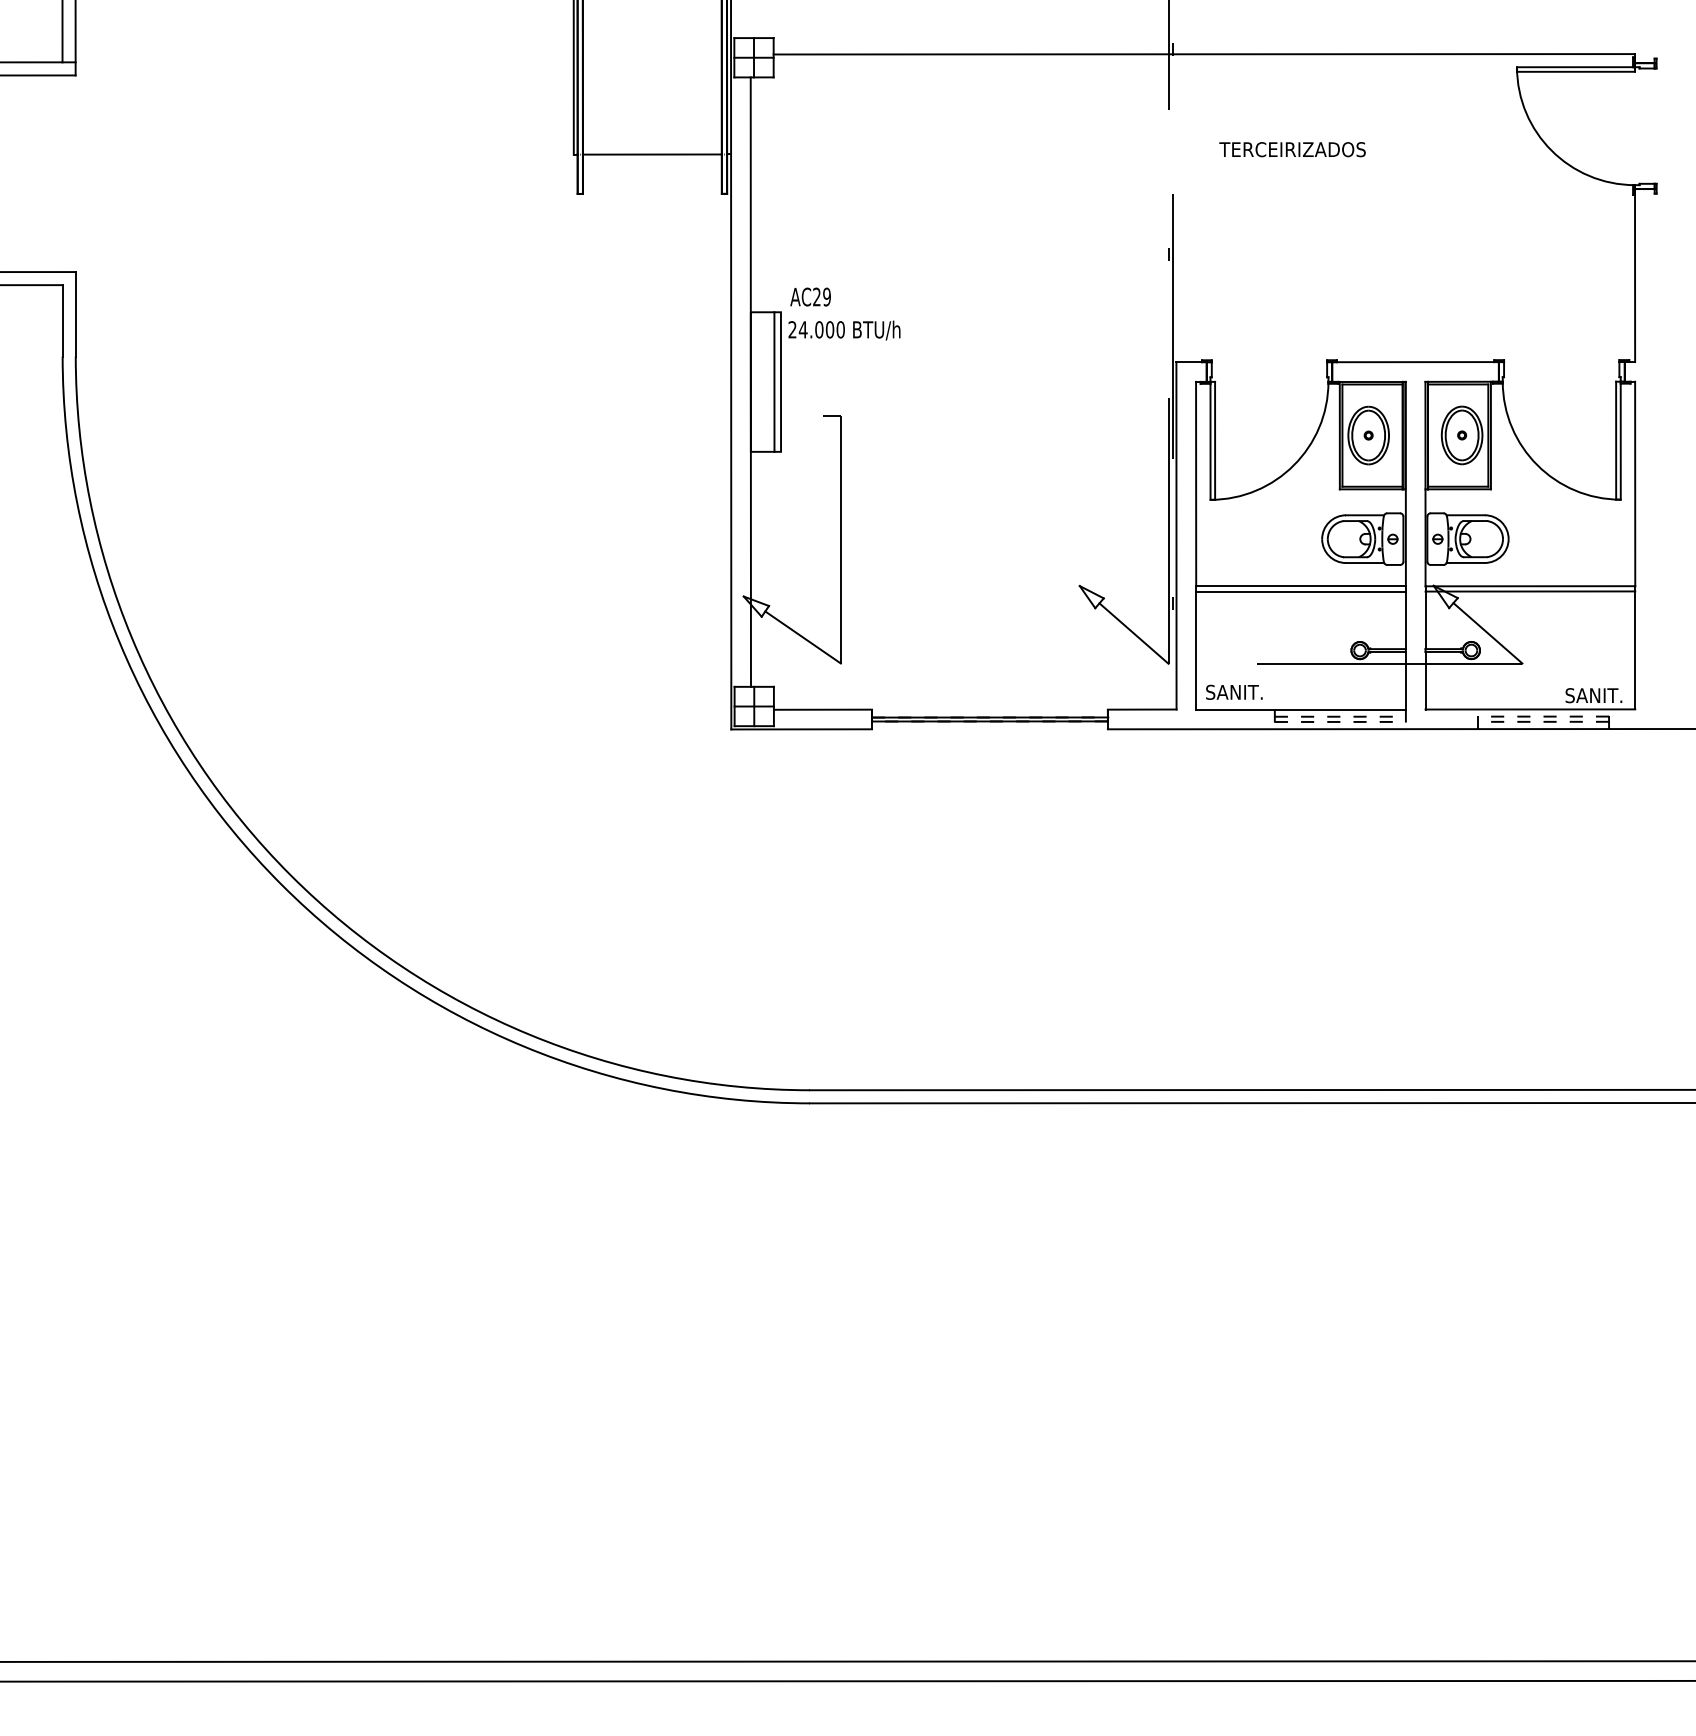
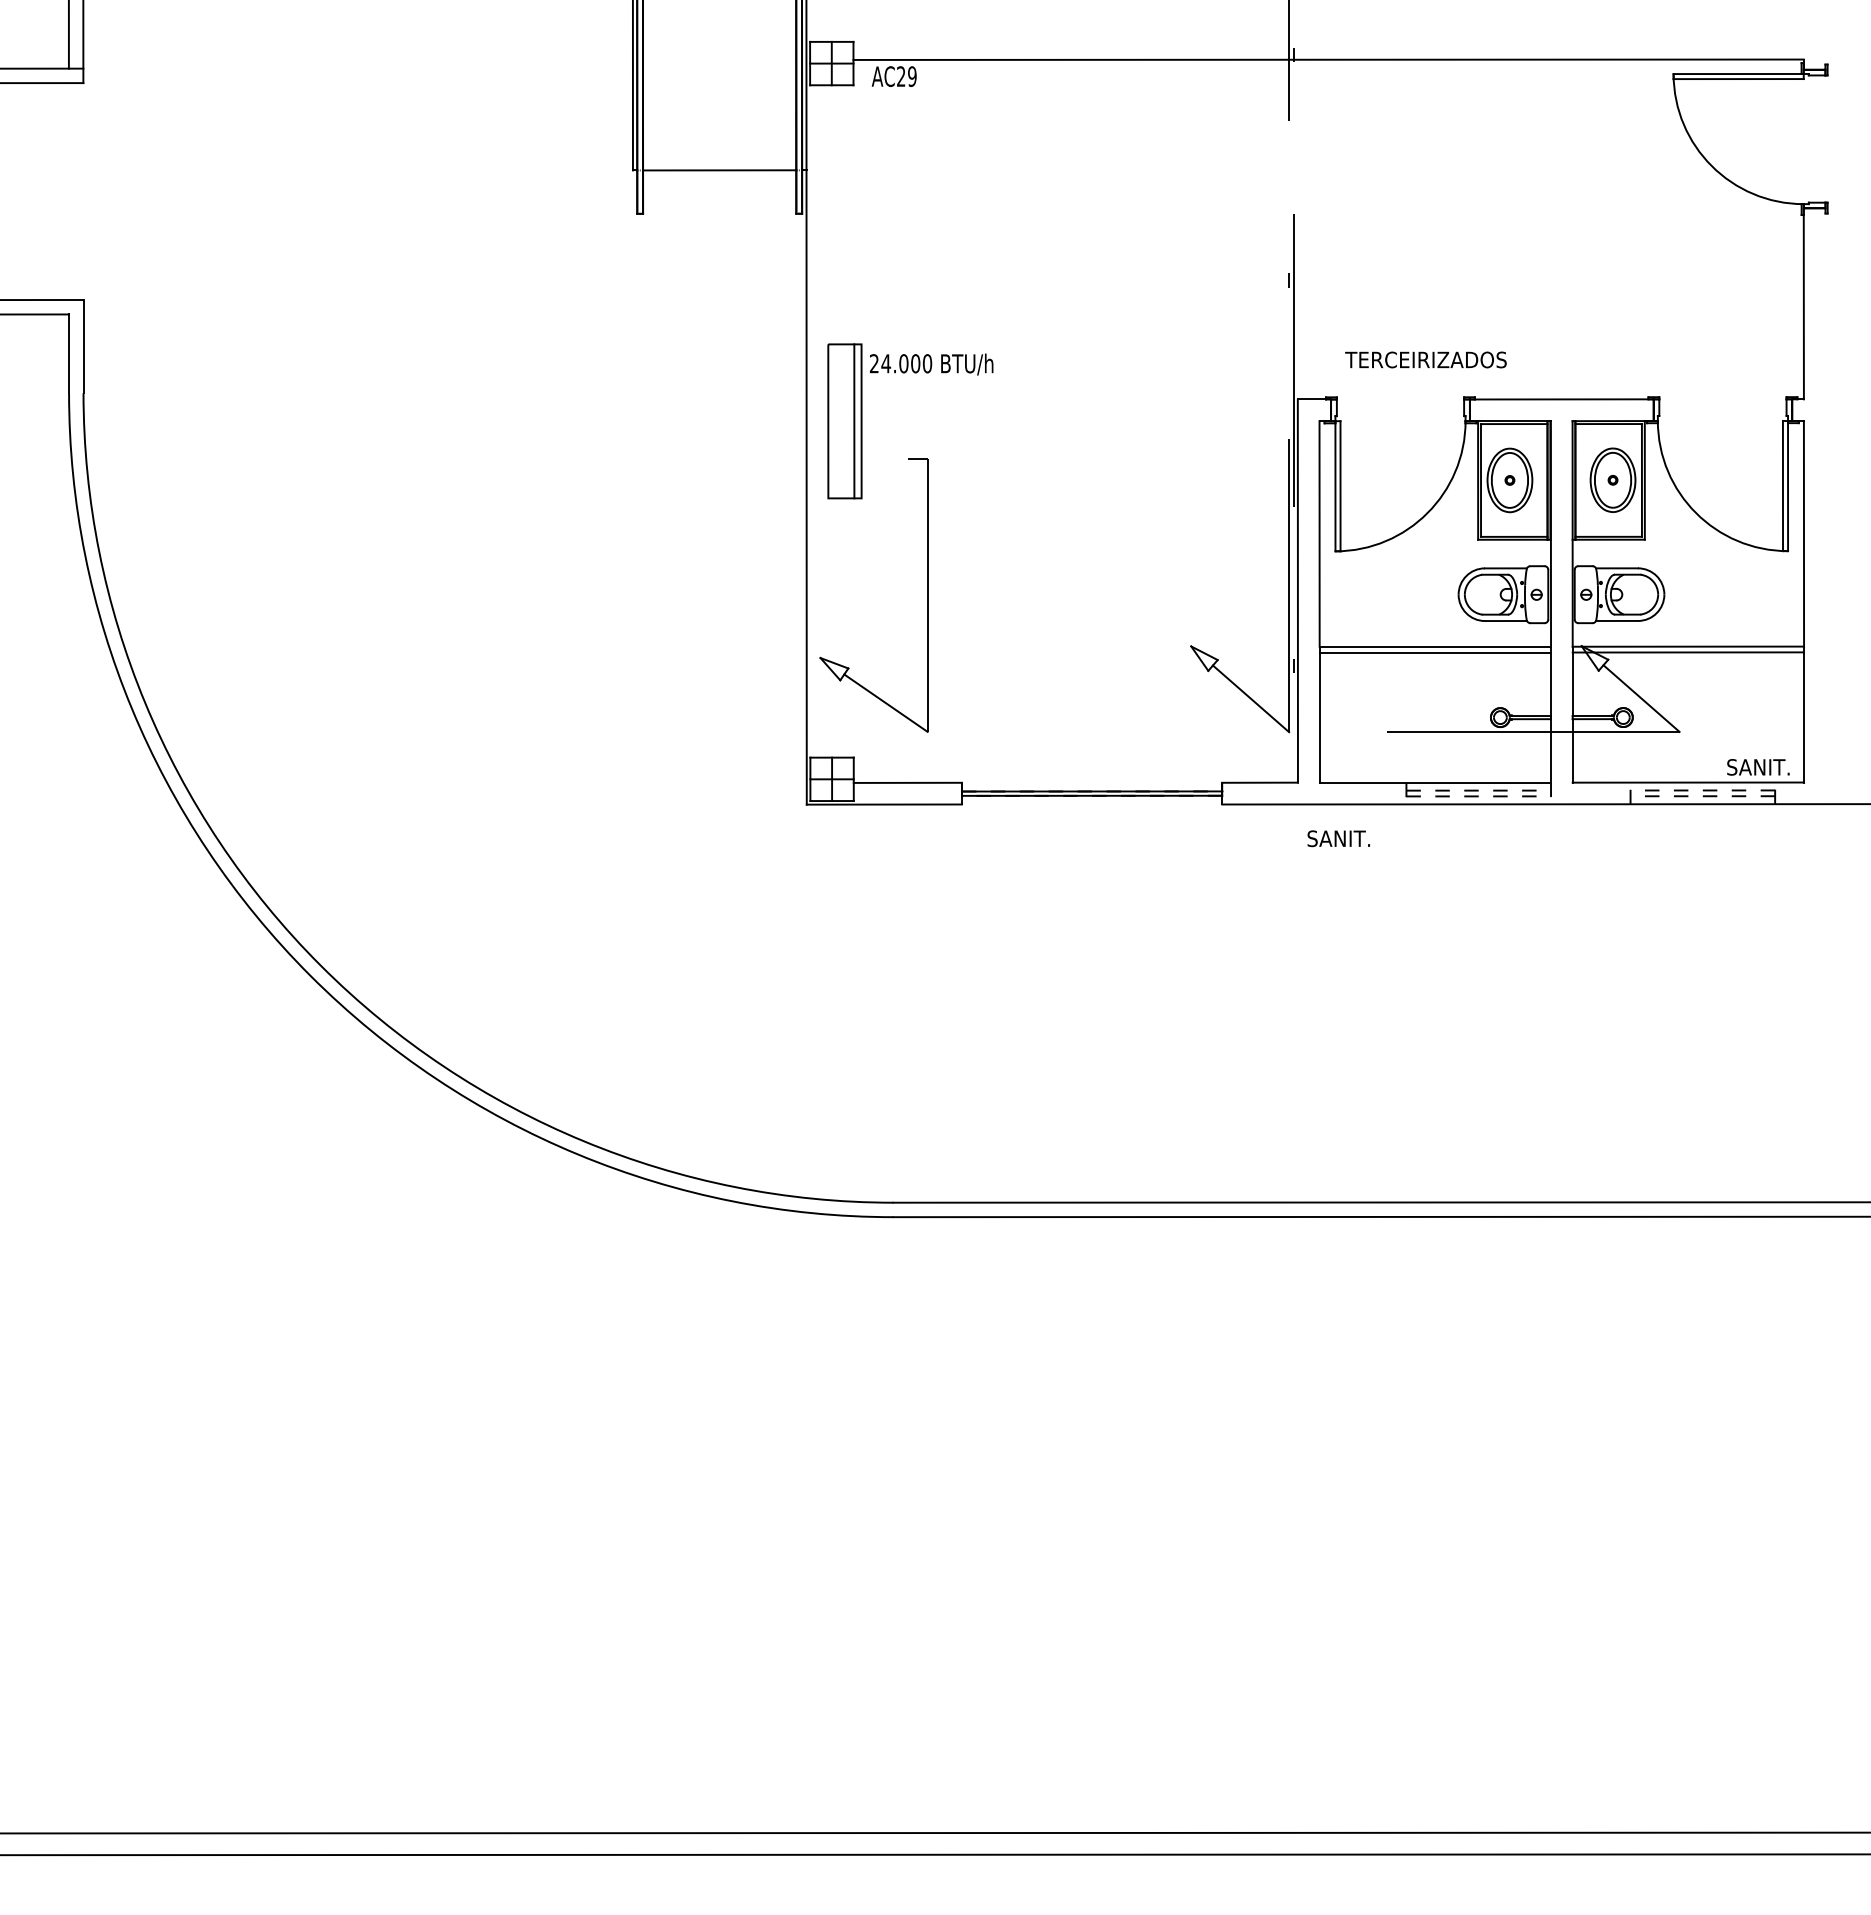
text: (1292, 149) -> (1425, 359), moved
text: (809, 296) -> (893, 76), moved
line: (751, 382) -> (828, 421), removed
text: (1234, 692) -> (1338, 838), moved

